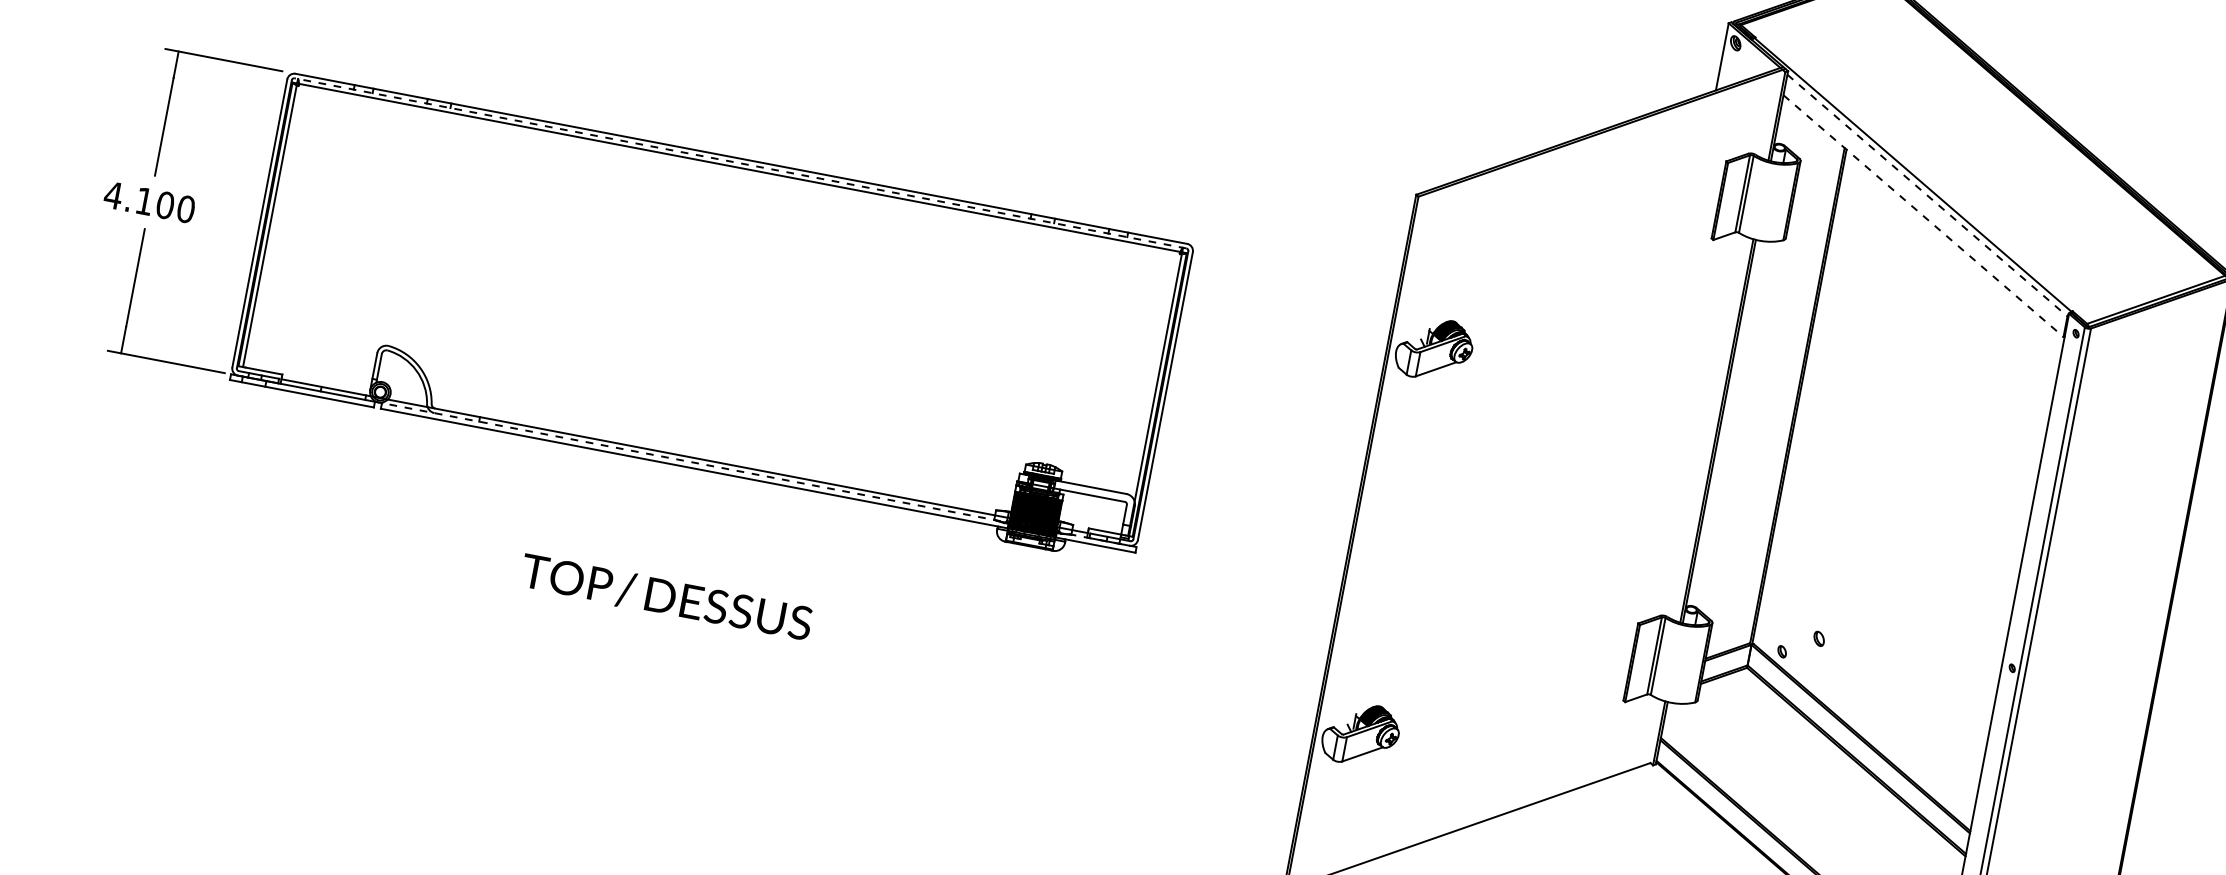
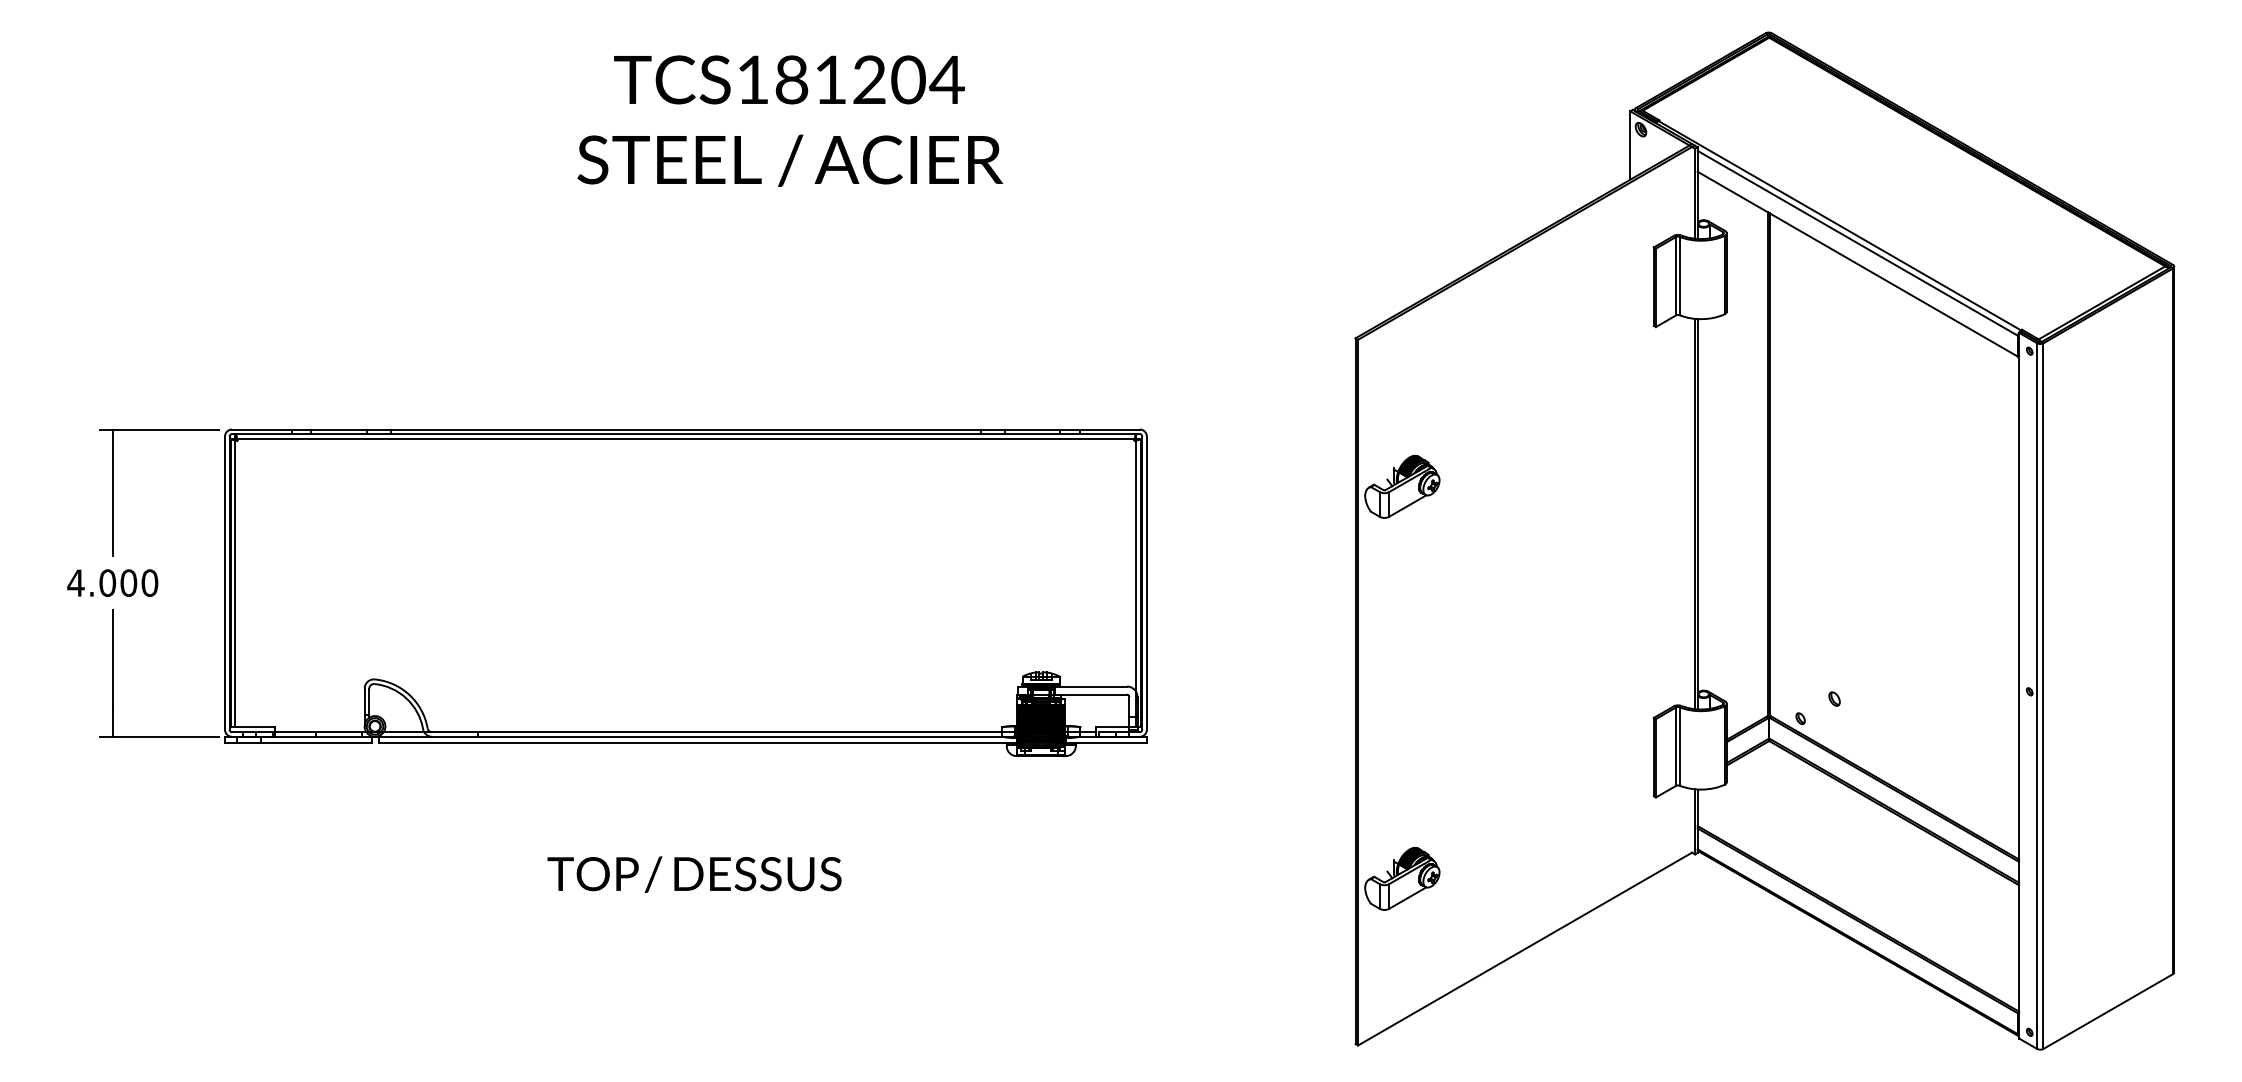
line: (740, 163) -> (685, 434), dashed -> solid
line: (1927, 195) -> (1857, 243), dashed -> solid
text: (144, 200) -> (107, 582), 4.100 -> 4.000
line: (1923, 216) -> (1857, 264), dashed -> solid
line: (759, 474) -> (762, 736), dashed -> solid

